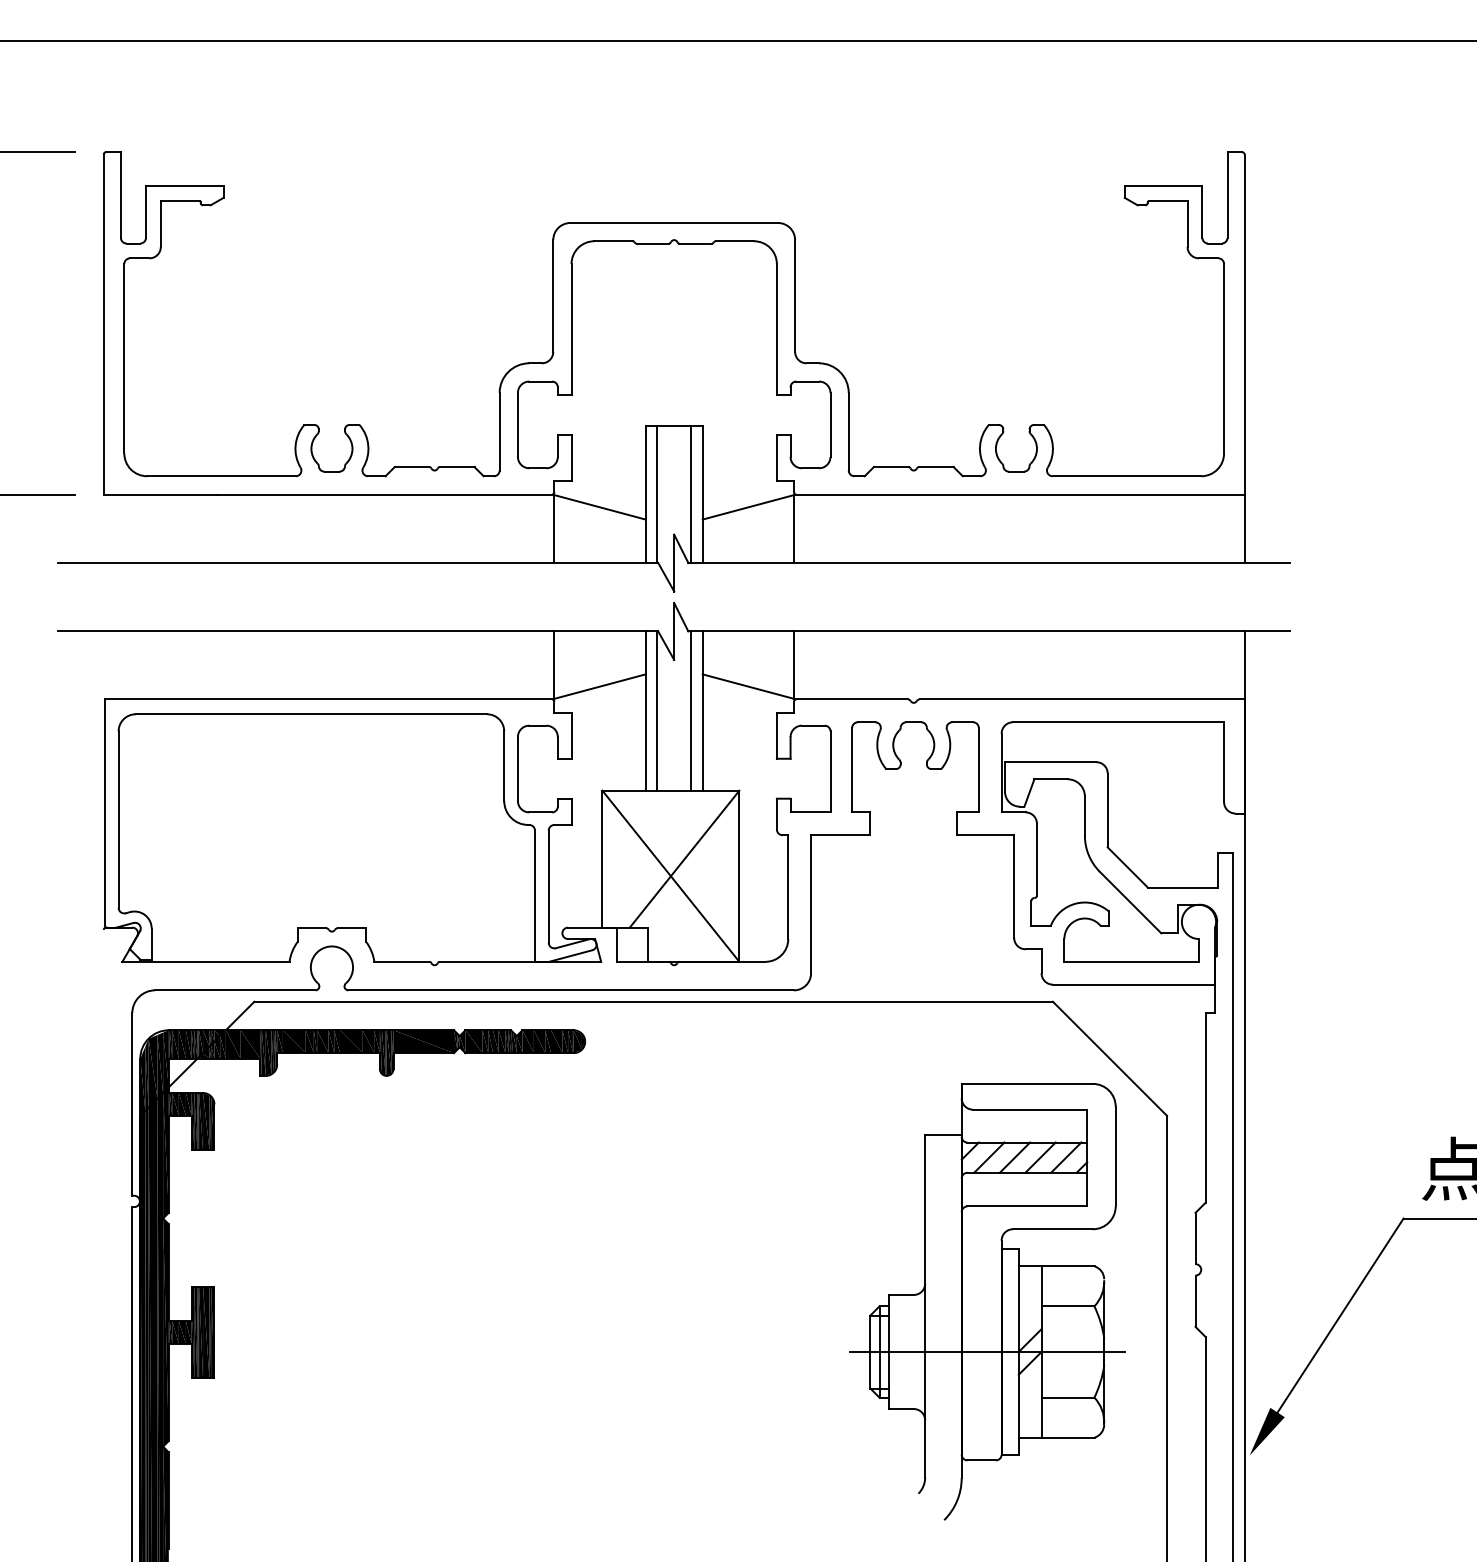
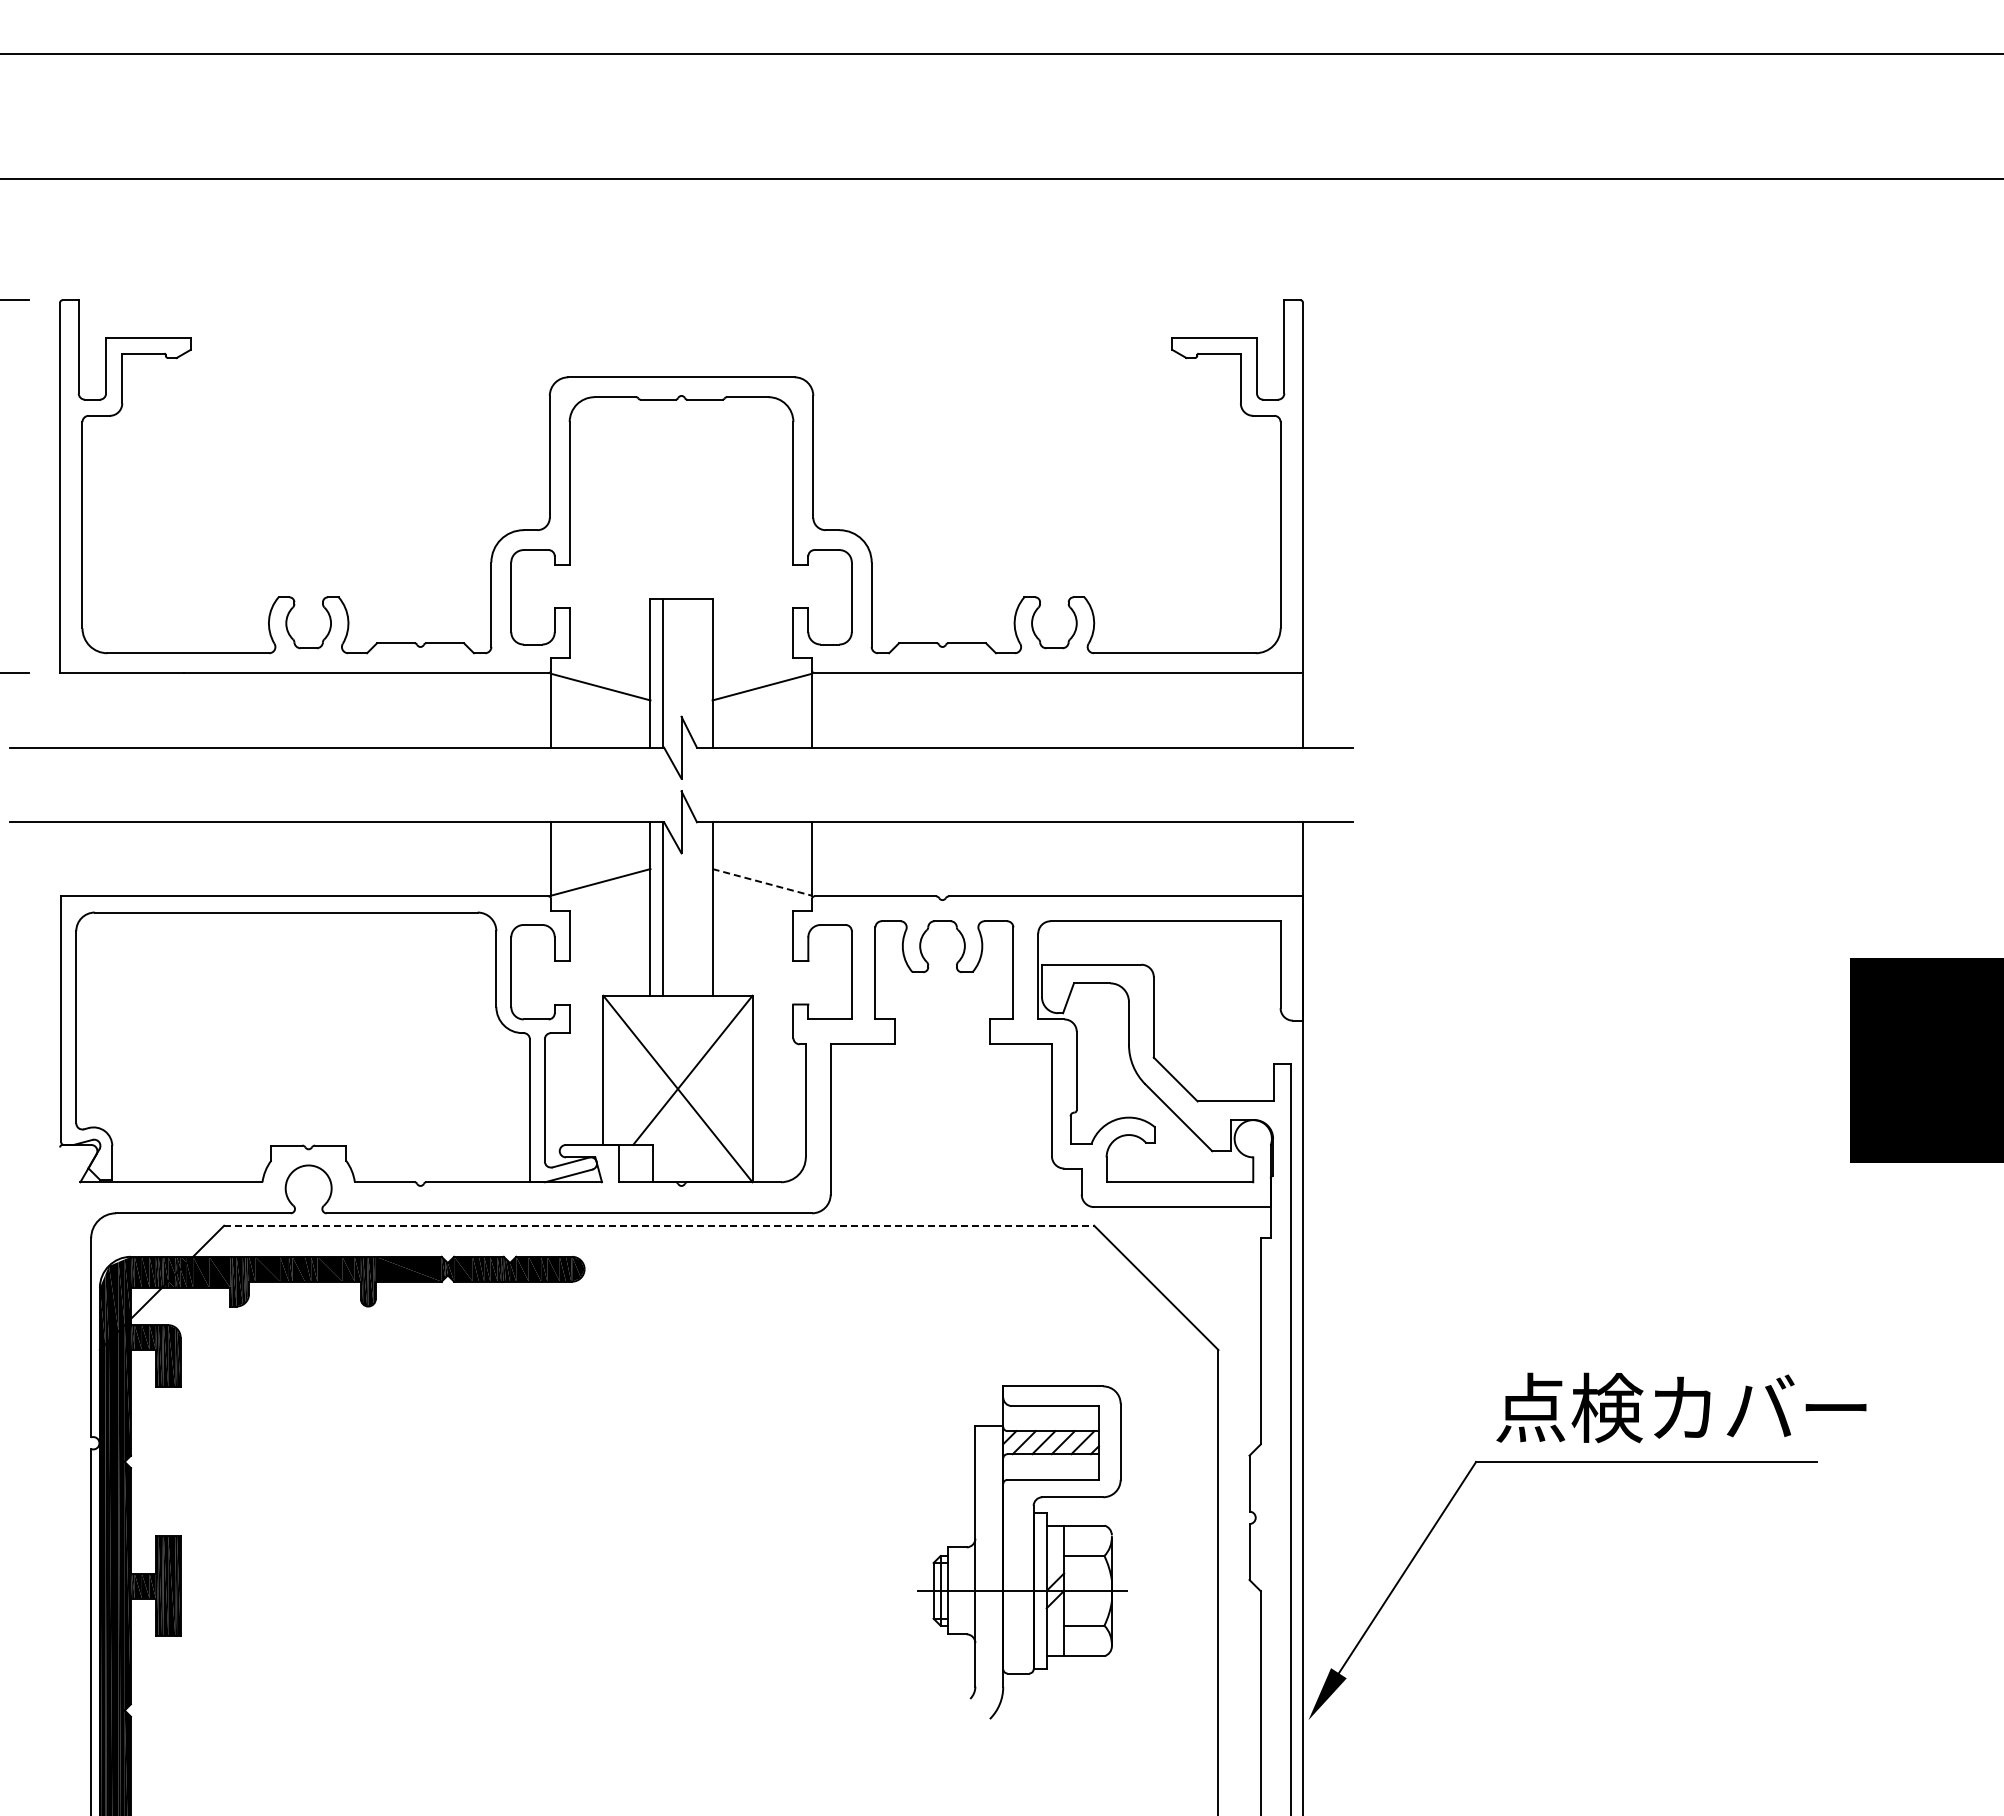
line: (691, 493) -> (700, 672), removed
line: (748, 686) -> (762, 882), solid -> dashed
line: (691, 710) -> (700, 908), removed
line: (653, 1001) -> (659, 1225), solid -> dashed
part: (987, 1301) -> (1022, 1552), size x0.7

